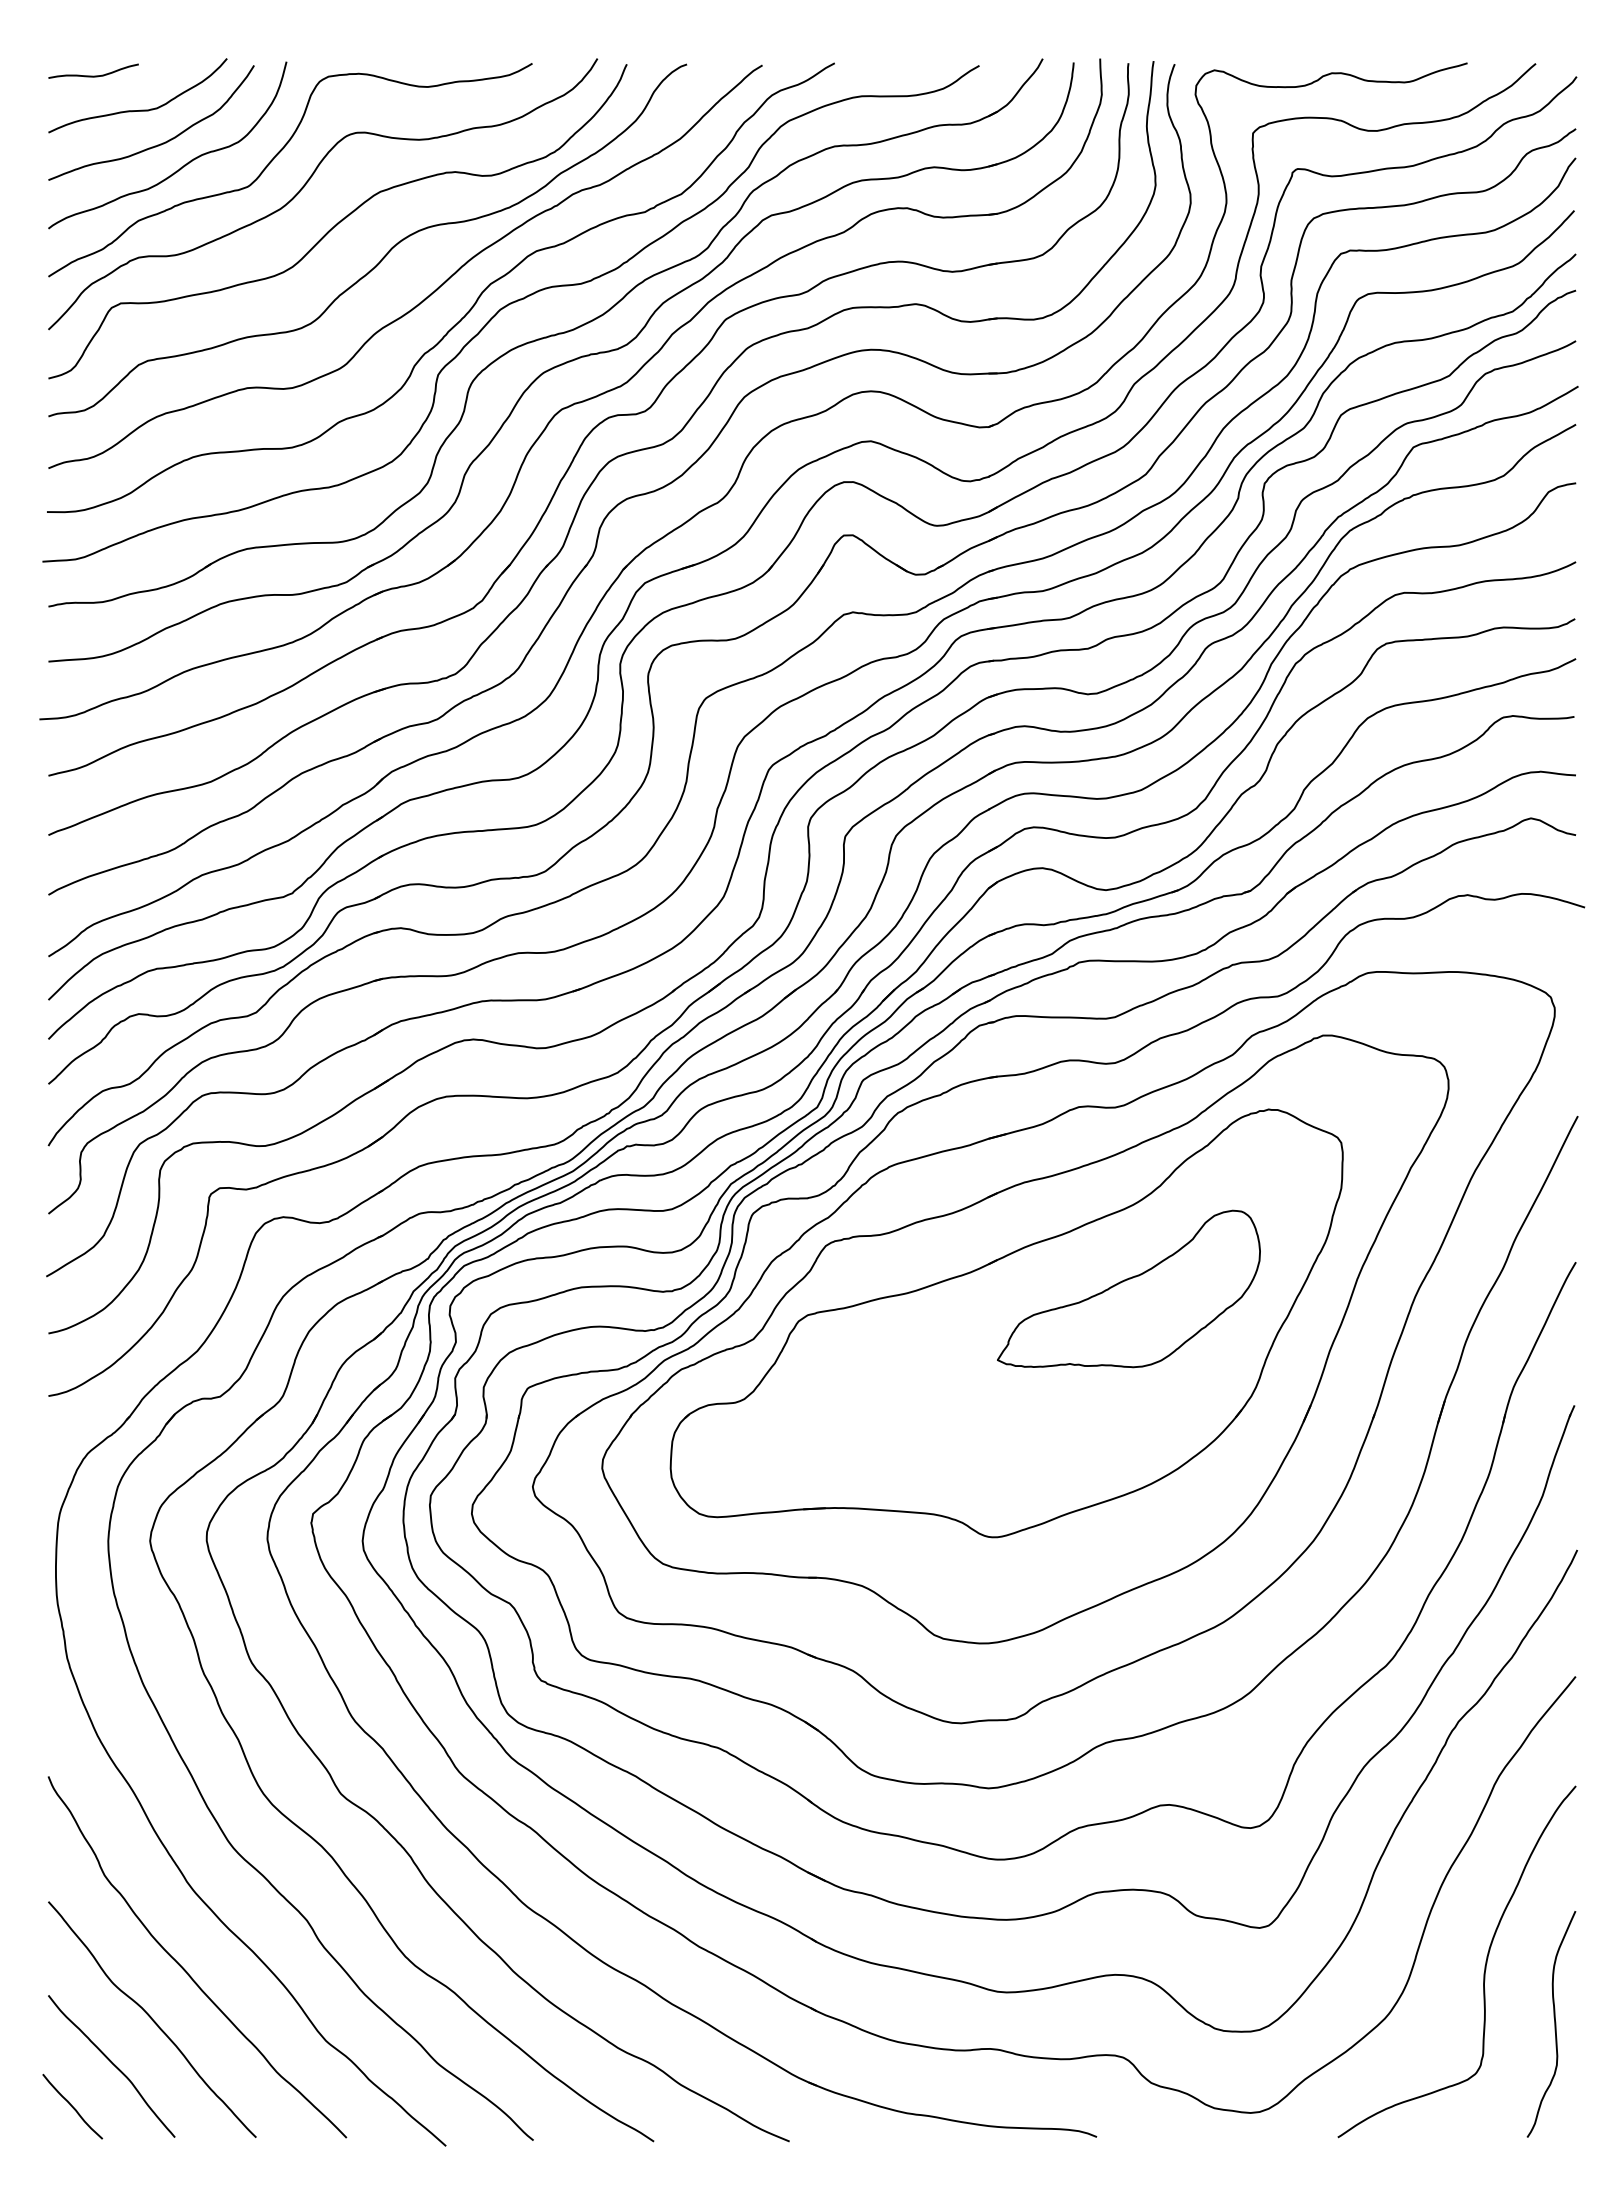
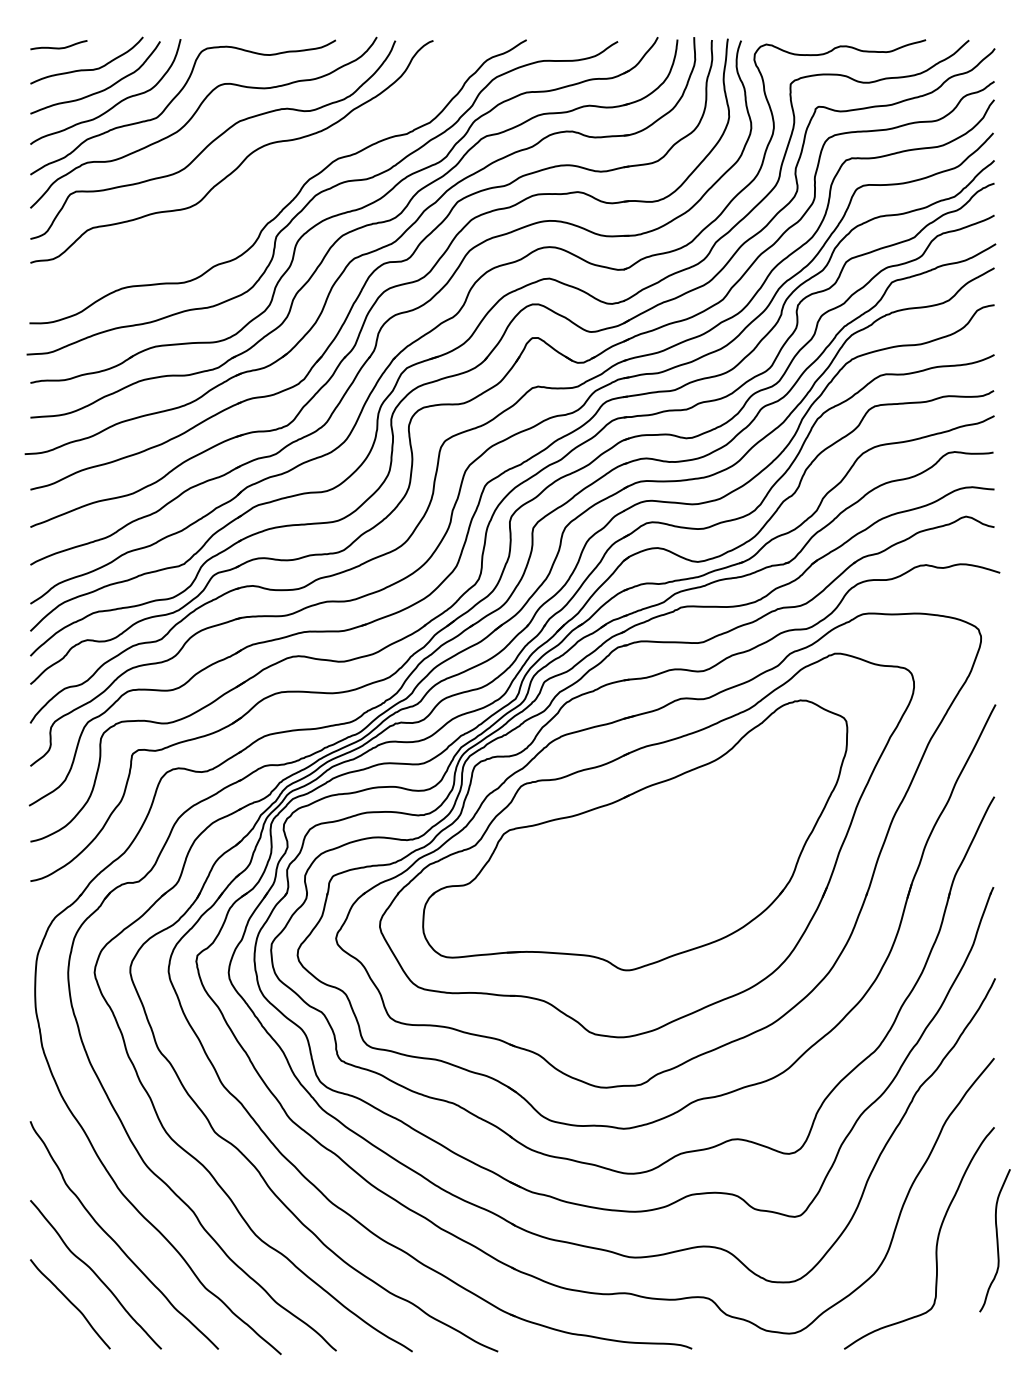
curve: (428, 293) -> (270, 185), removed
part: (1127, 1288) -> (711, 813), removed
curve: (1553, 2023) -> (996, 1240), moved
line: (72, 2106) -> (45, 1329), removed

